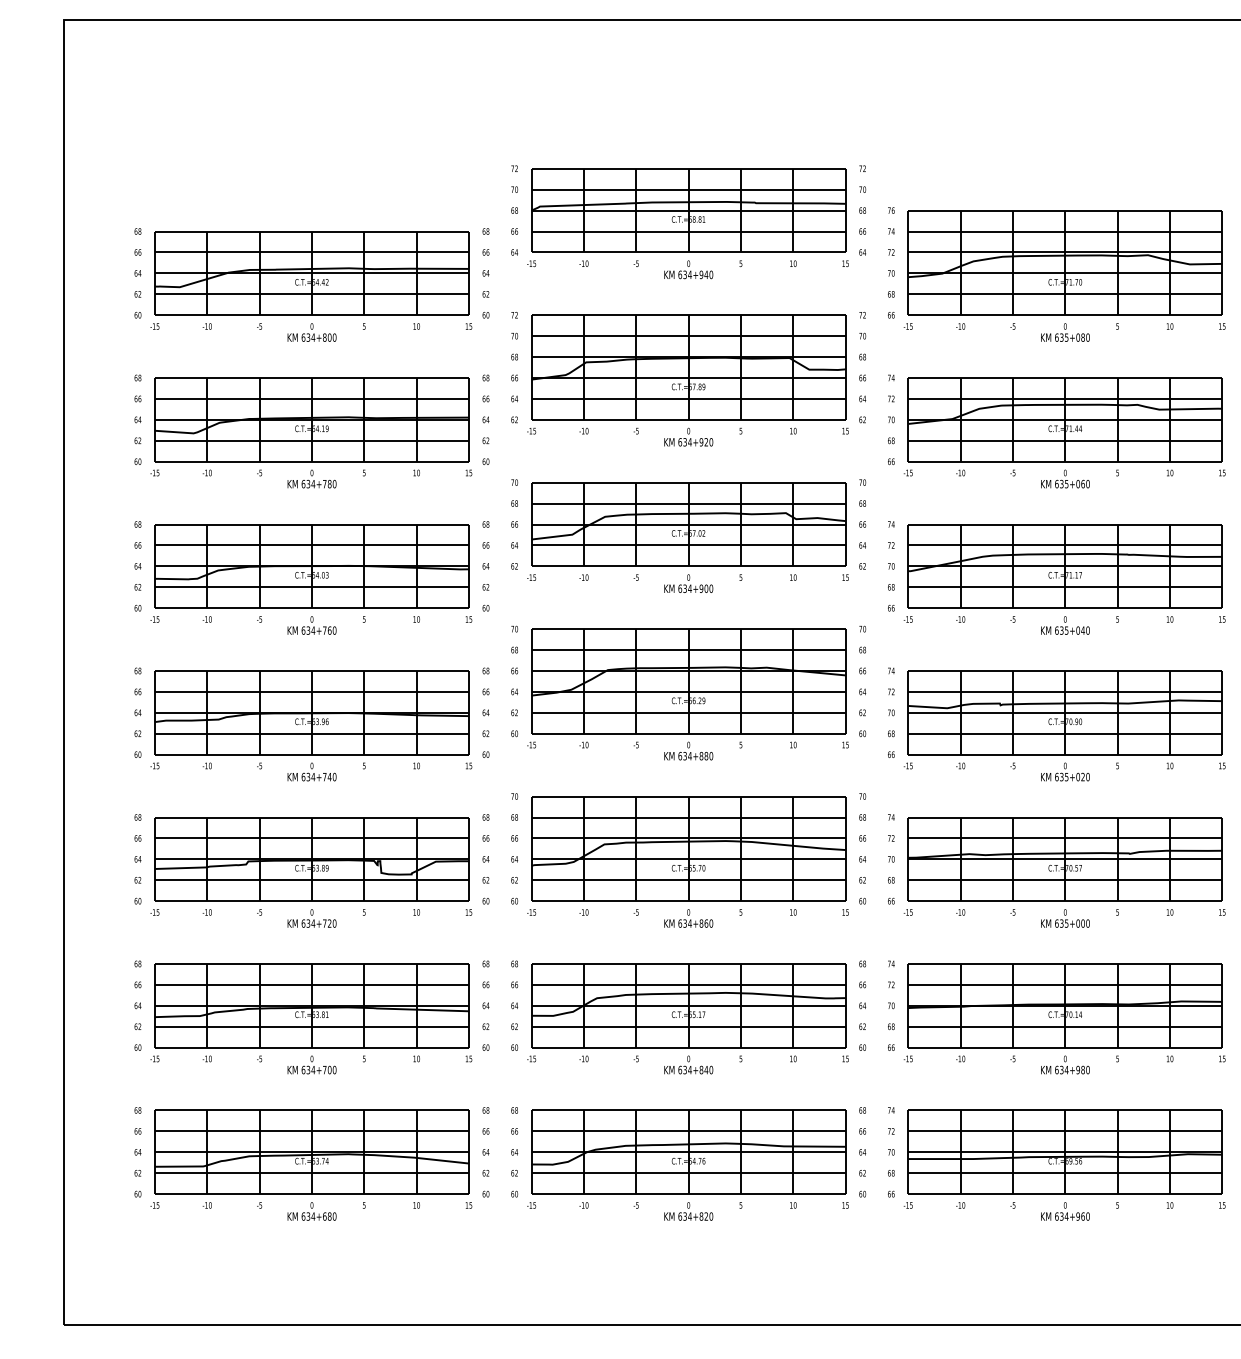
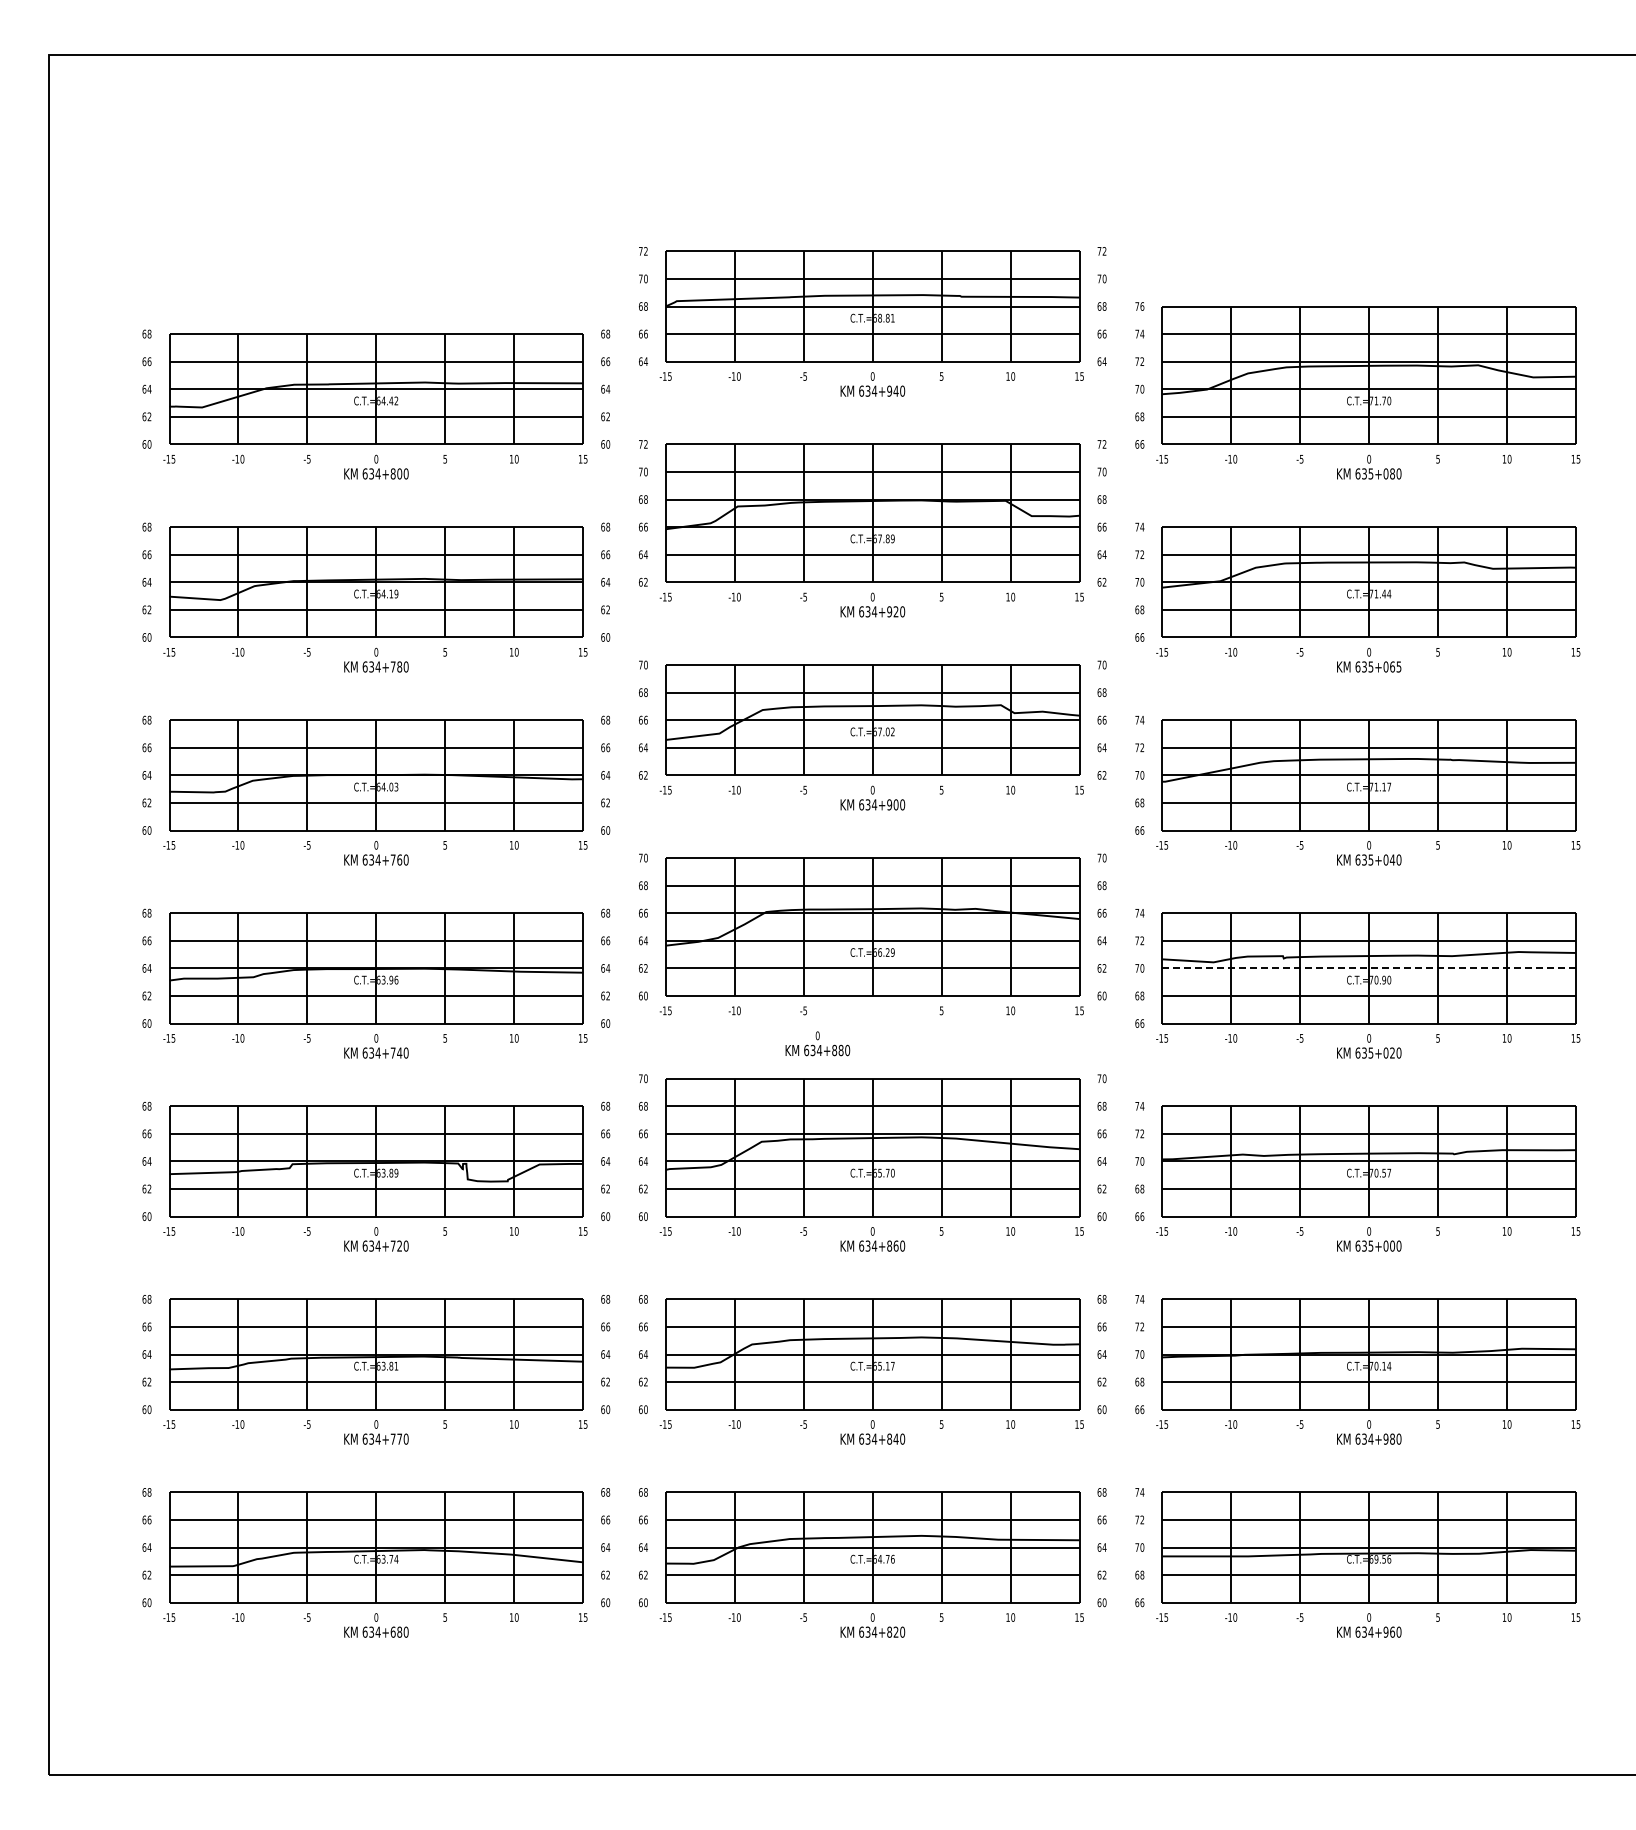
text: (1087, 483) -> (1398, 666), 635+060 -> 635+065
line: (1065, 712) -> (1369, 968), solid -> dashed
text: (688, 750) -> (817, 1043), moved
text: (329, 1069) -> (399, 1438), 634+700 -> 634+770

